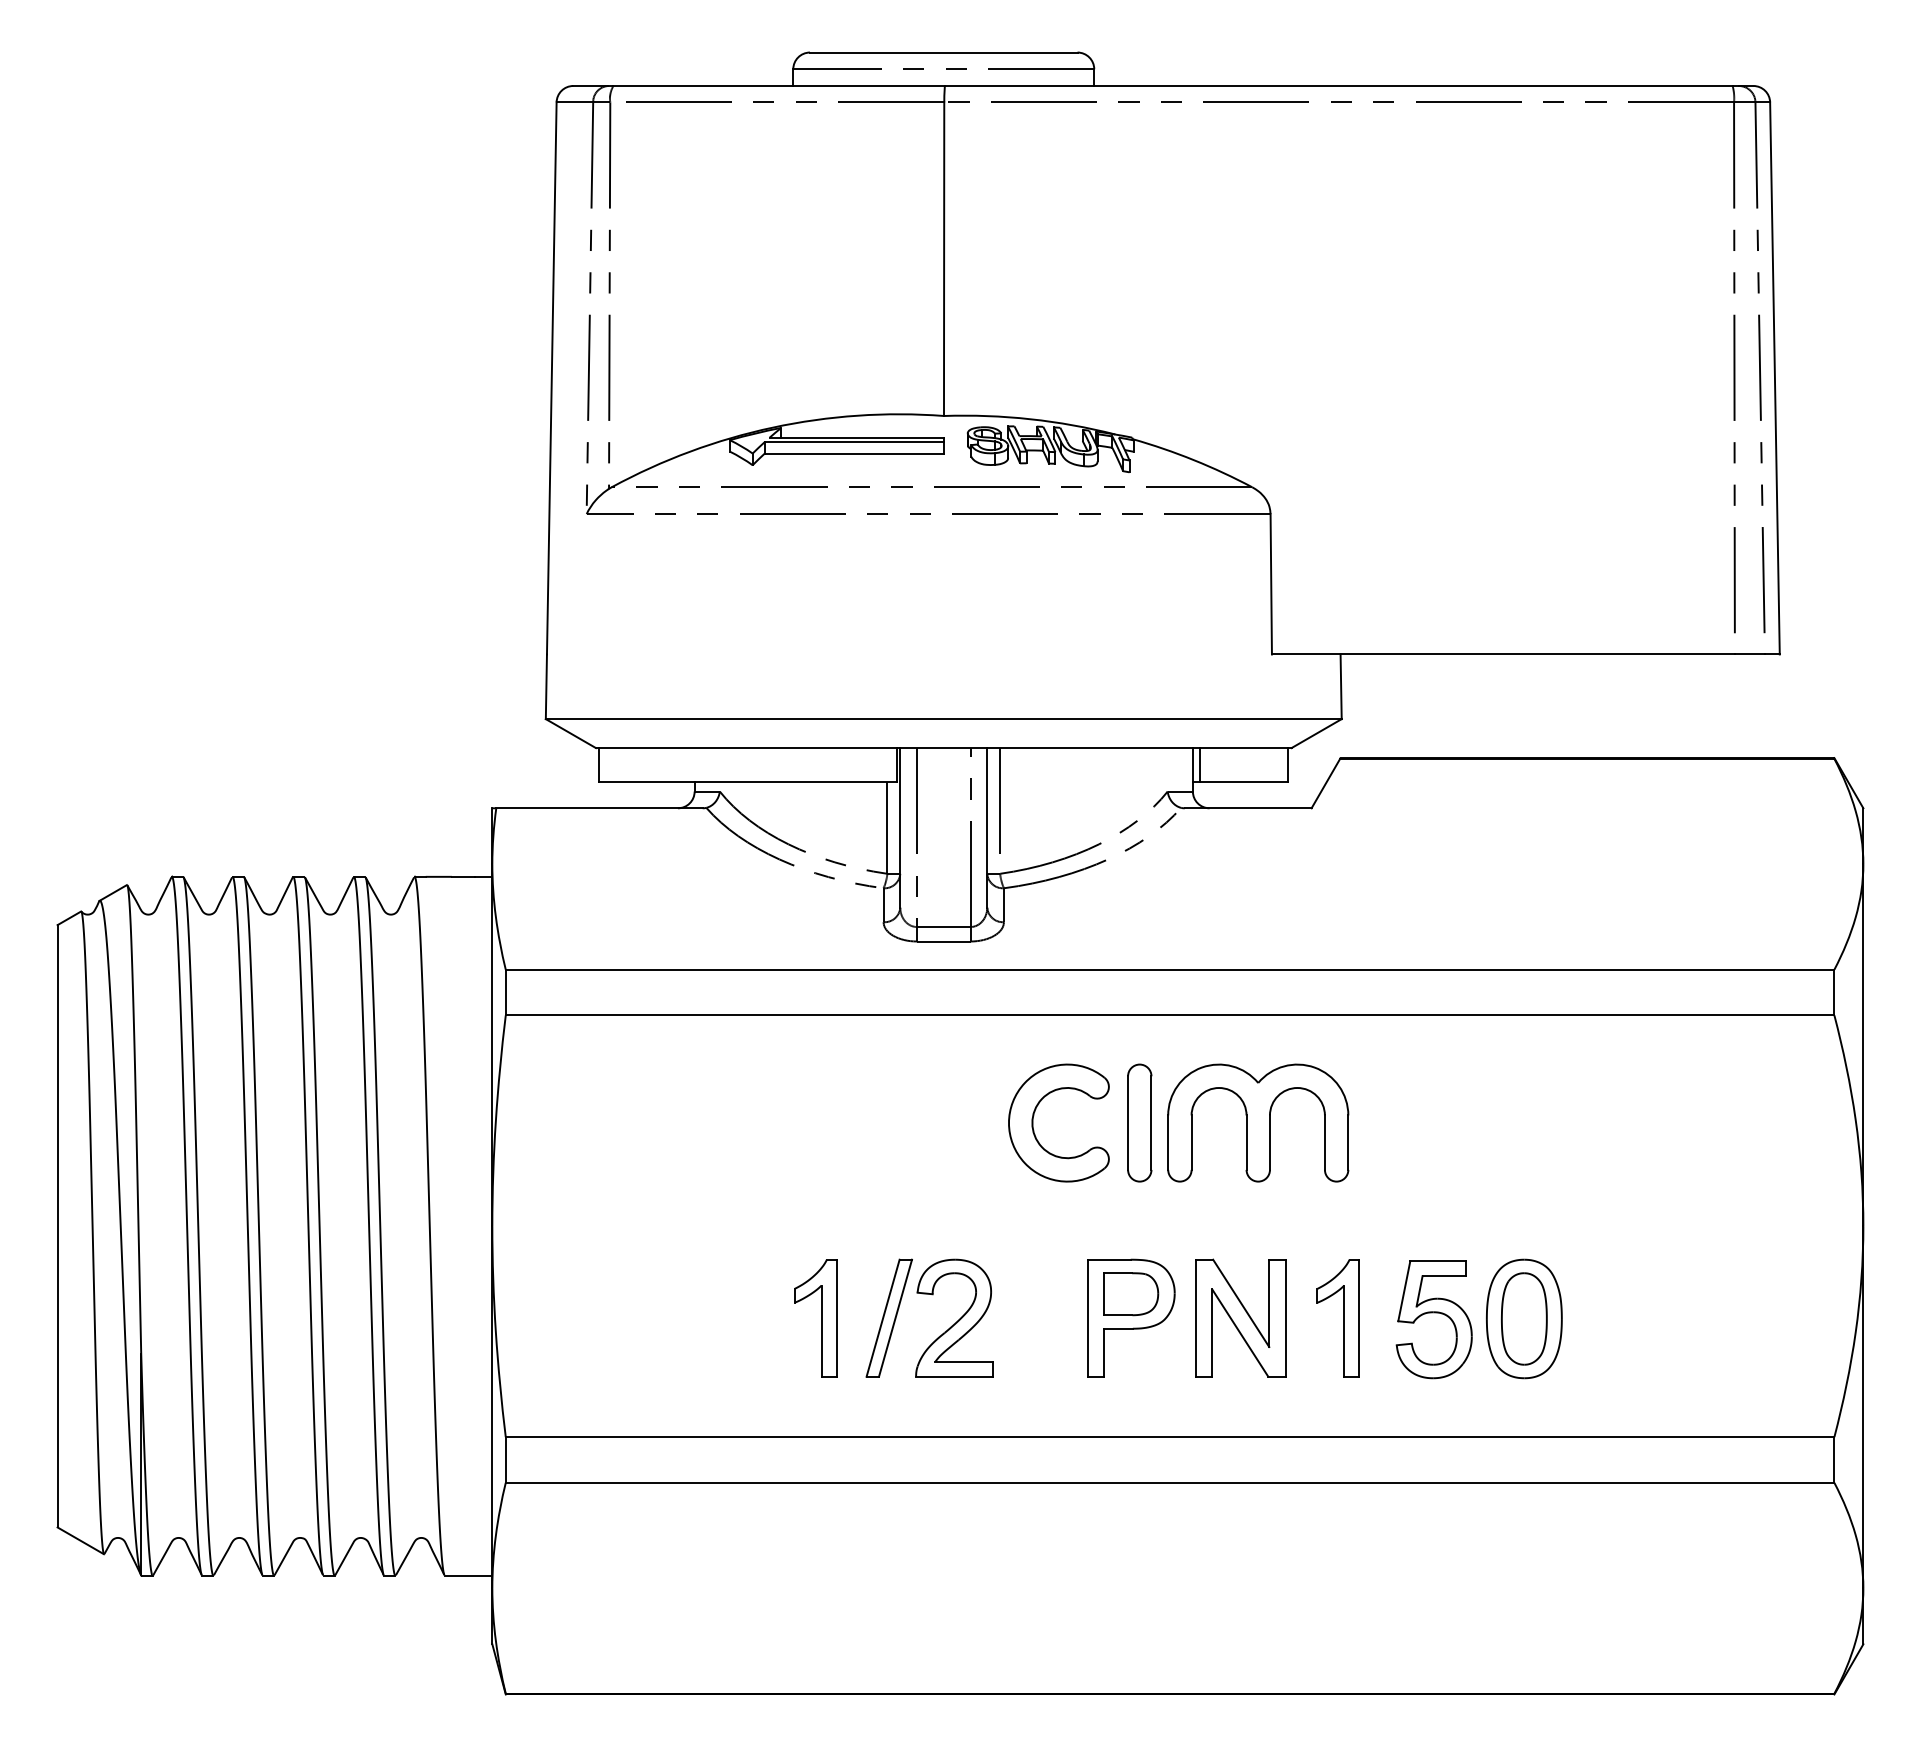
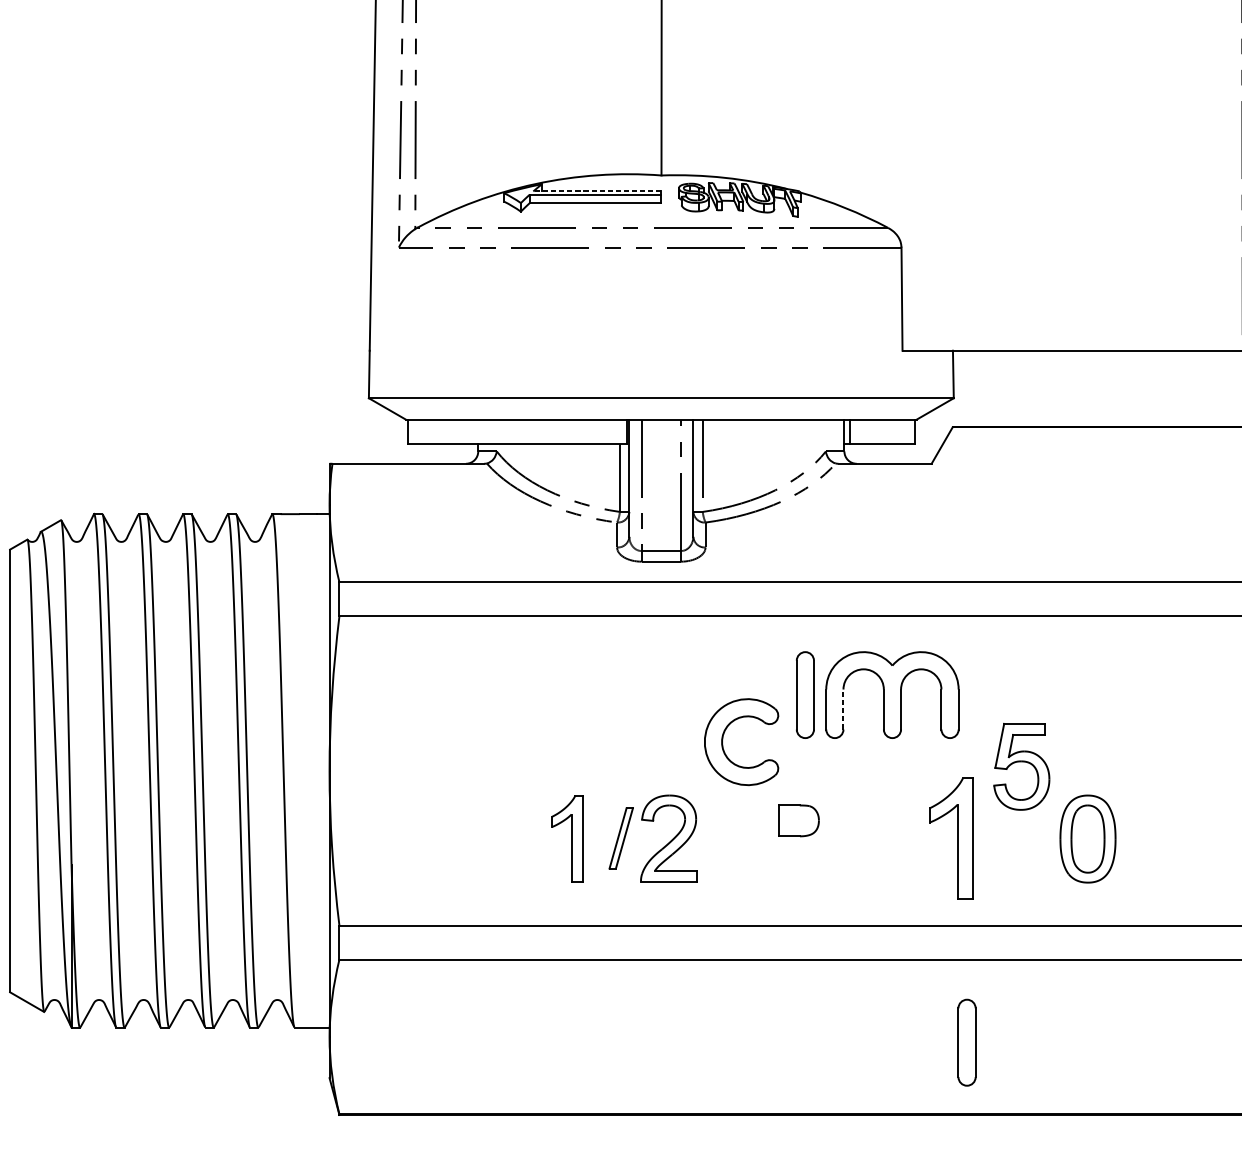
line: (856, 437) -> (597, 191), solid -> dashed
part: (1034, 1115) -> (723, 736), moved
line: (1191, 1142) -> (843, 709), solid -> dashed
part: (888, 1317) -> (620, 837), size x0.7
part: (1131, 1317) -> (799, 837), removed
part: (1240, 1317) -> (879, 837), removed
part: (1337, 1318) -> (950, 838), size x1.4
part: (1433, 1319) -> (1021, 766), moved
part: (1359, 1595) -> (966, 1042), added

